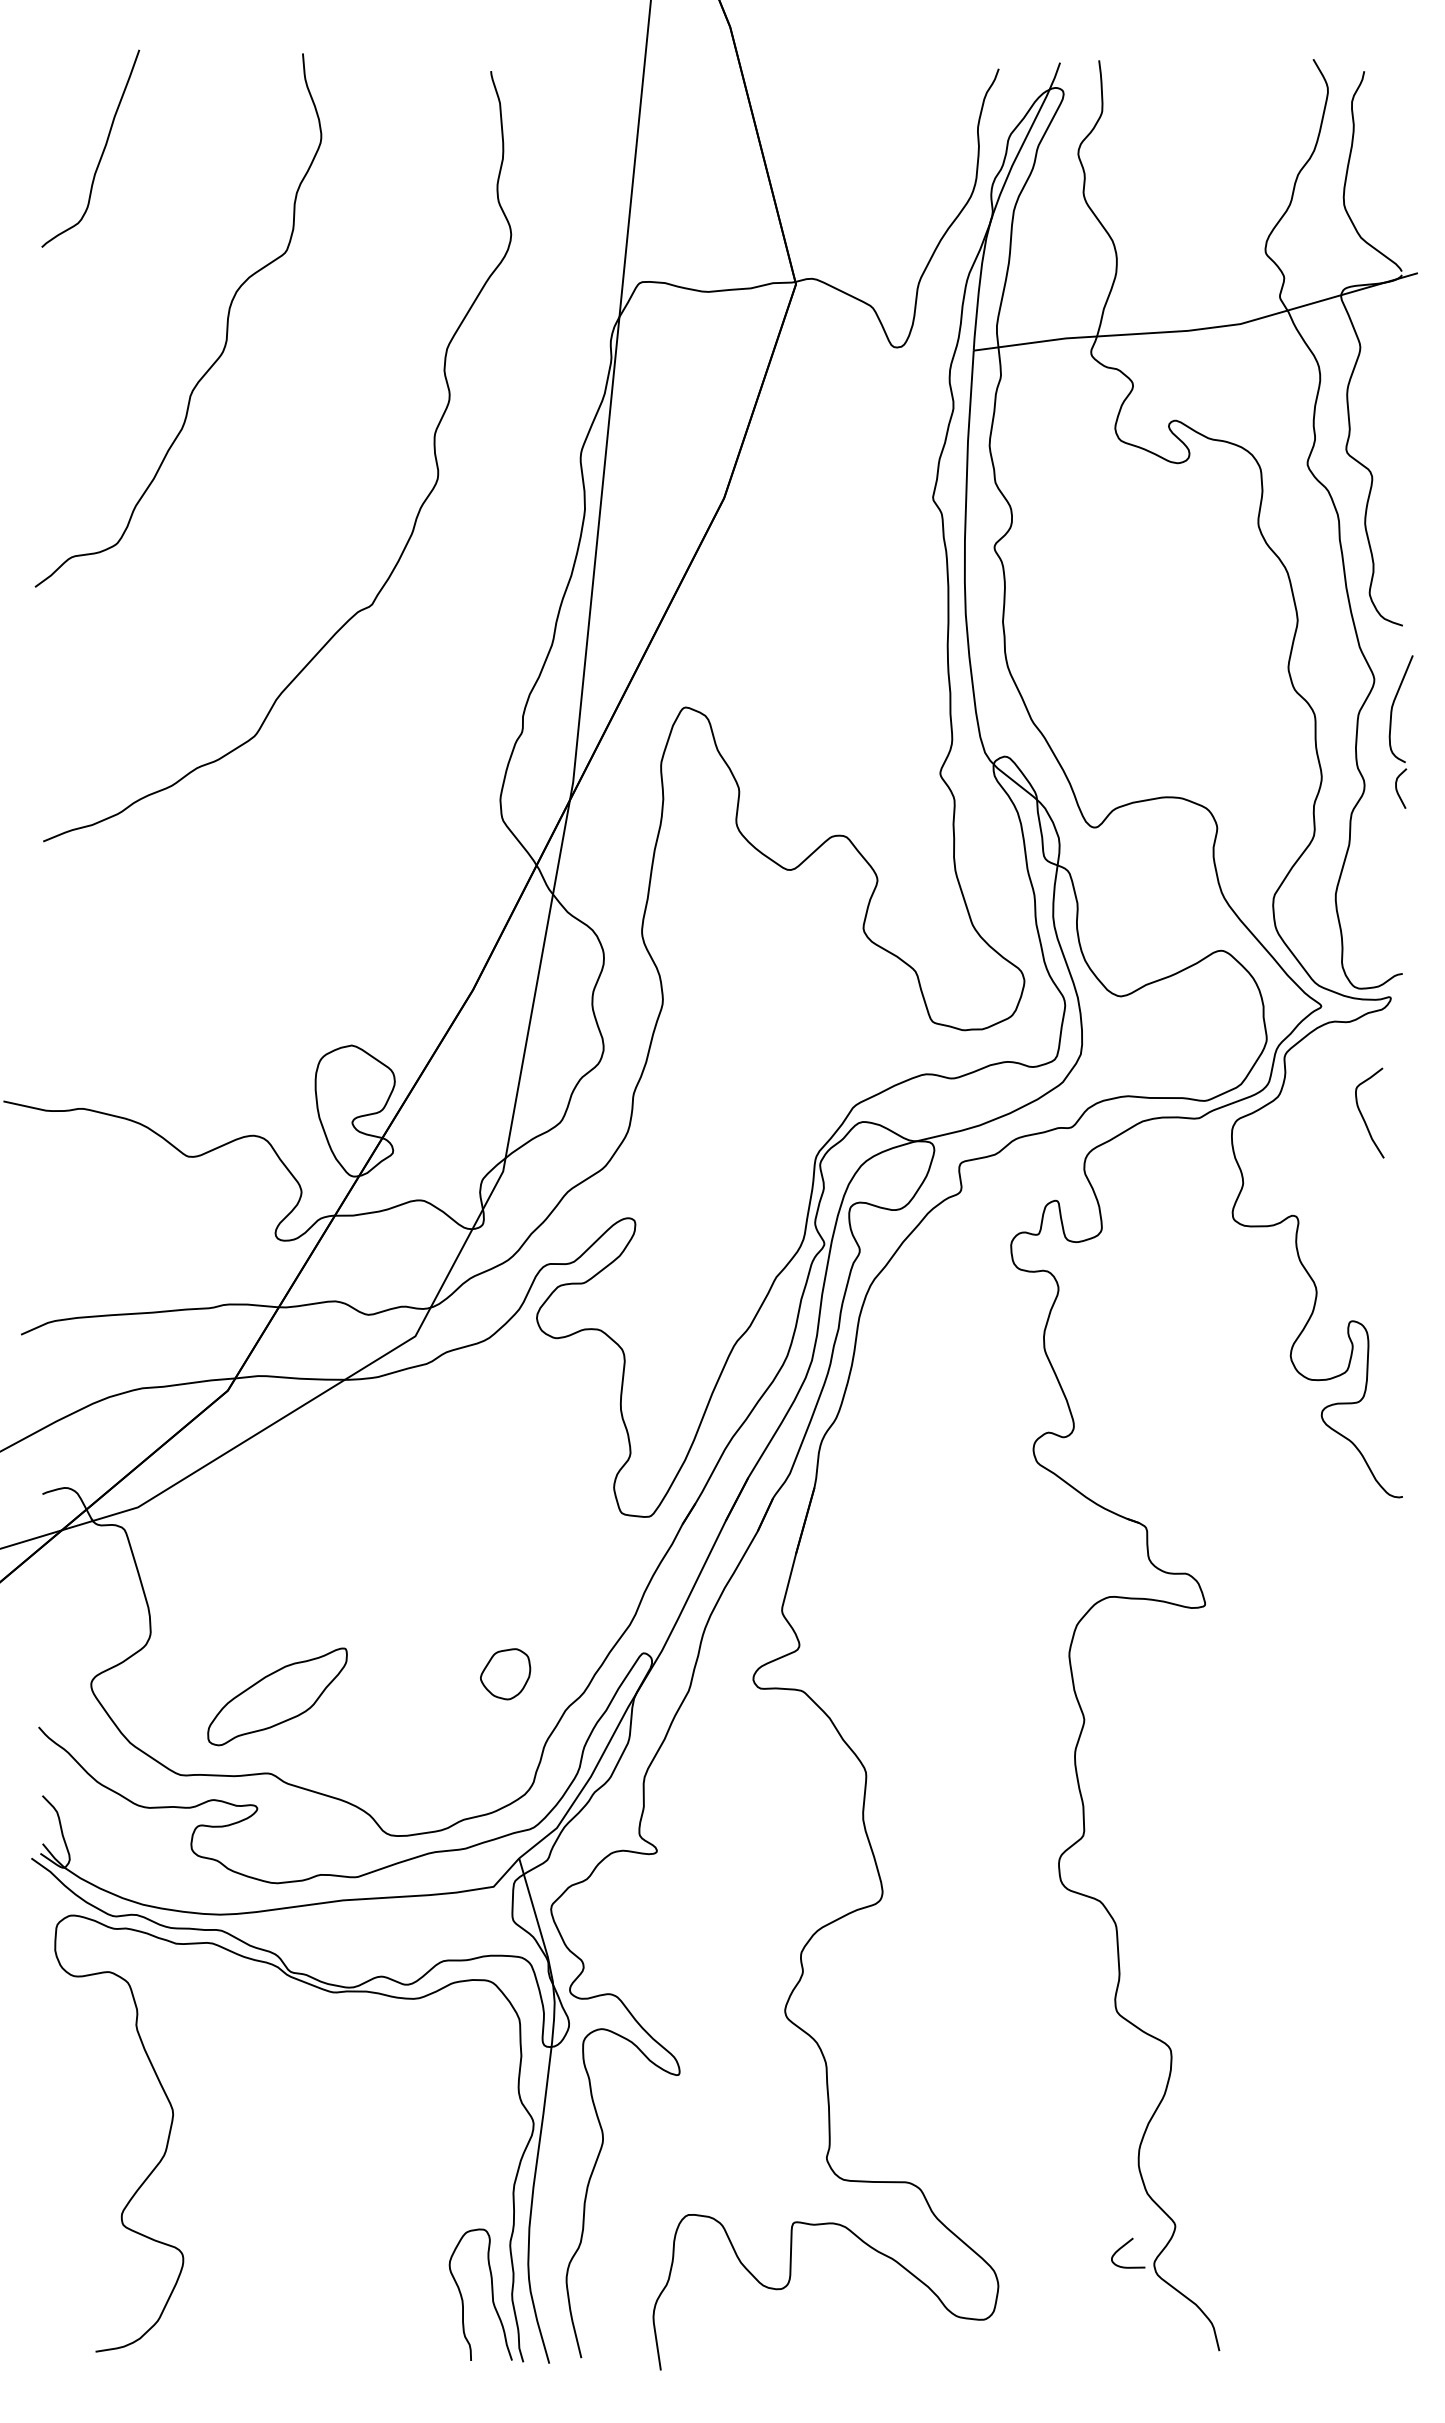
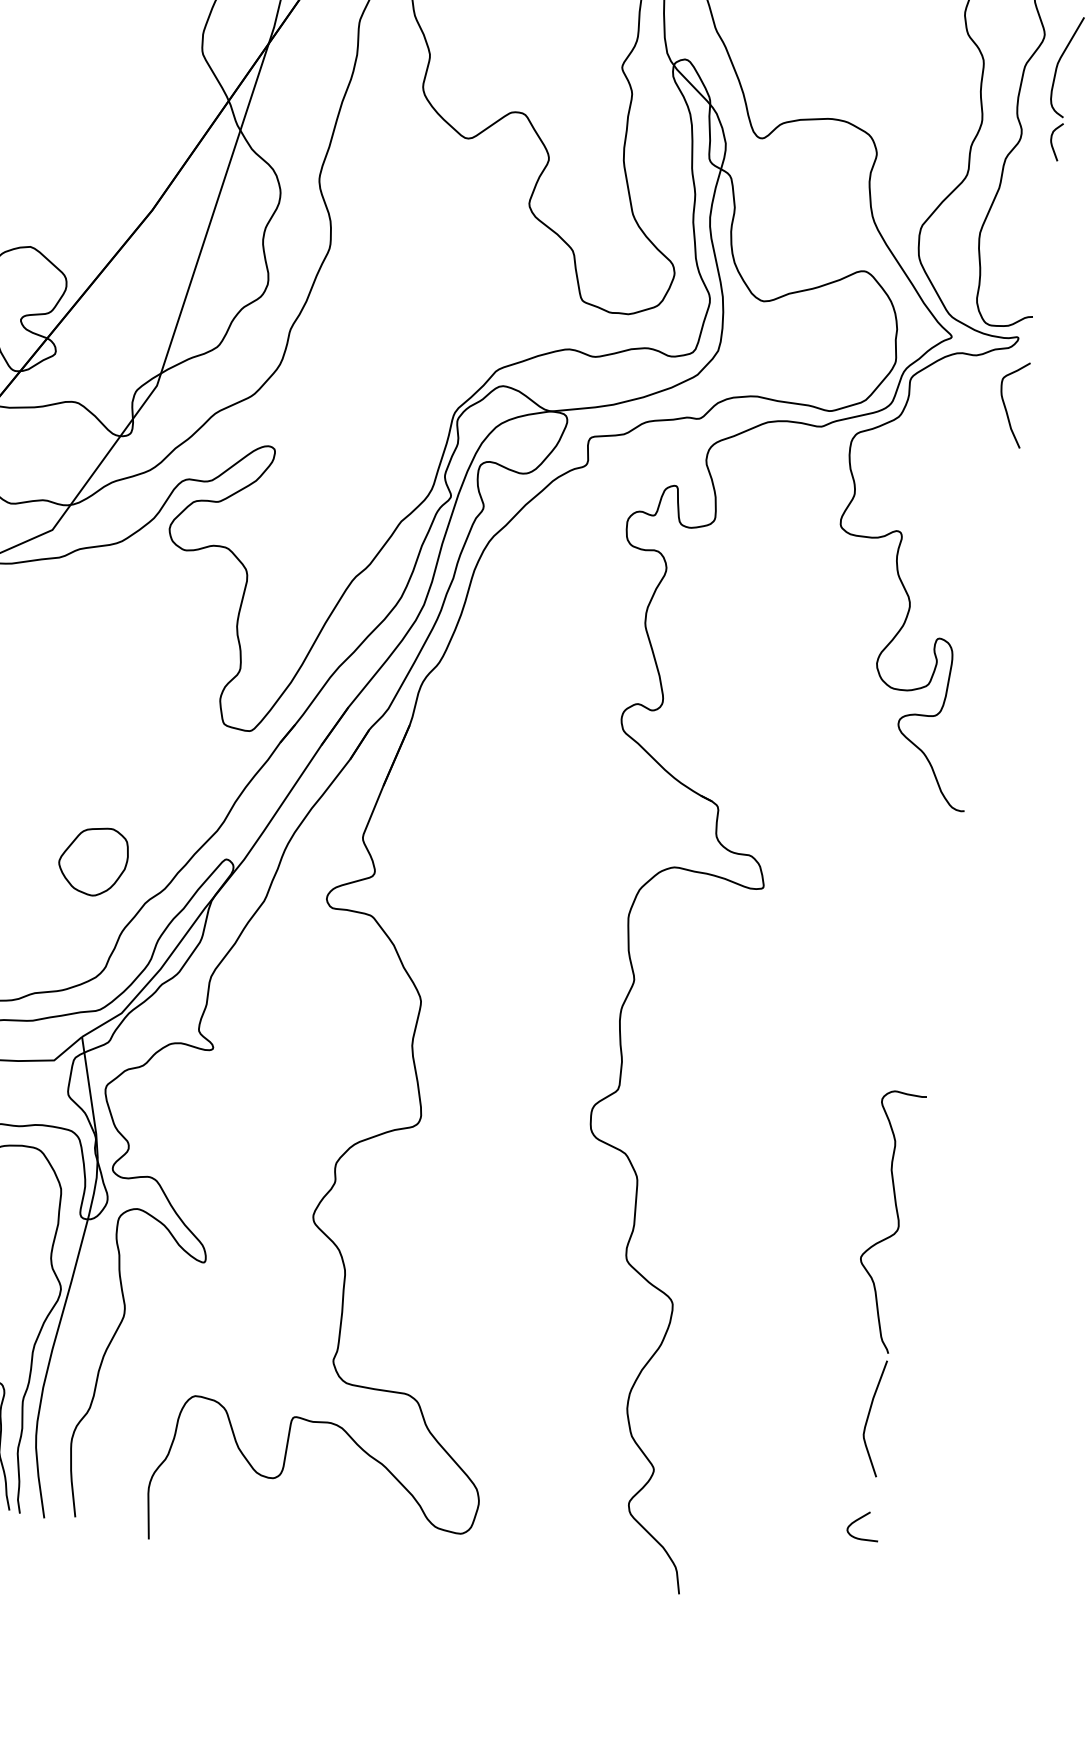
curve: (1363, 1116) -> (1005, 406), moved
part: (505, 1674) -> (93, 861), size x1.43
part: (1382, 1998) -> (879, 1282), added
curve: (1123, 2247) -> (860, 1519), moved

